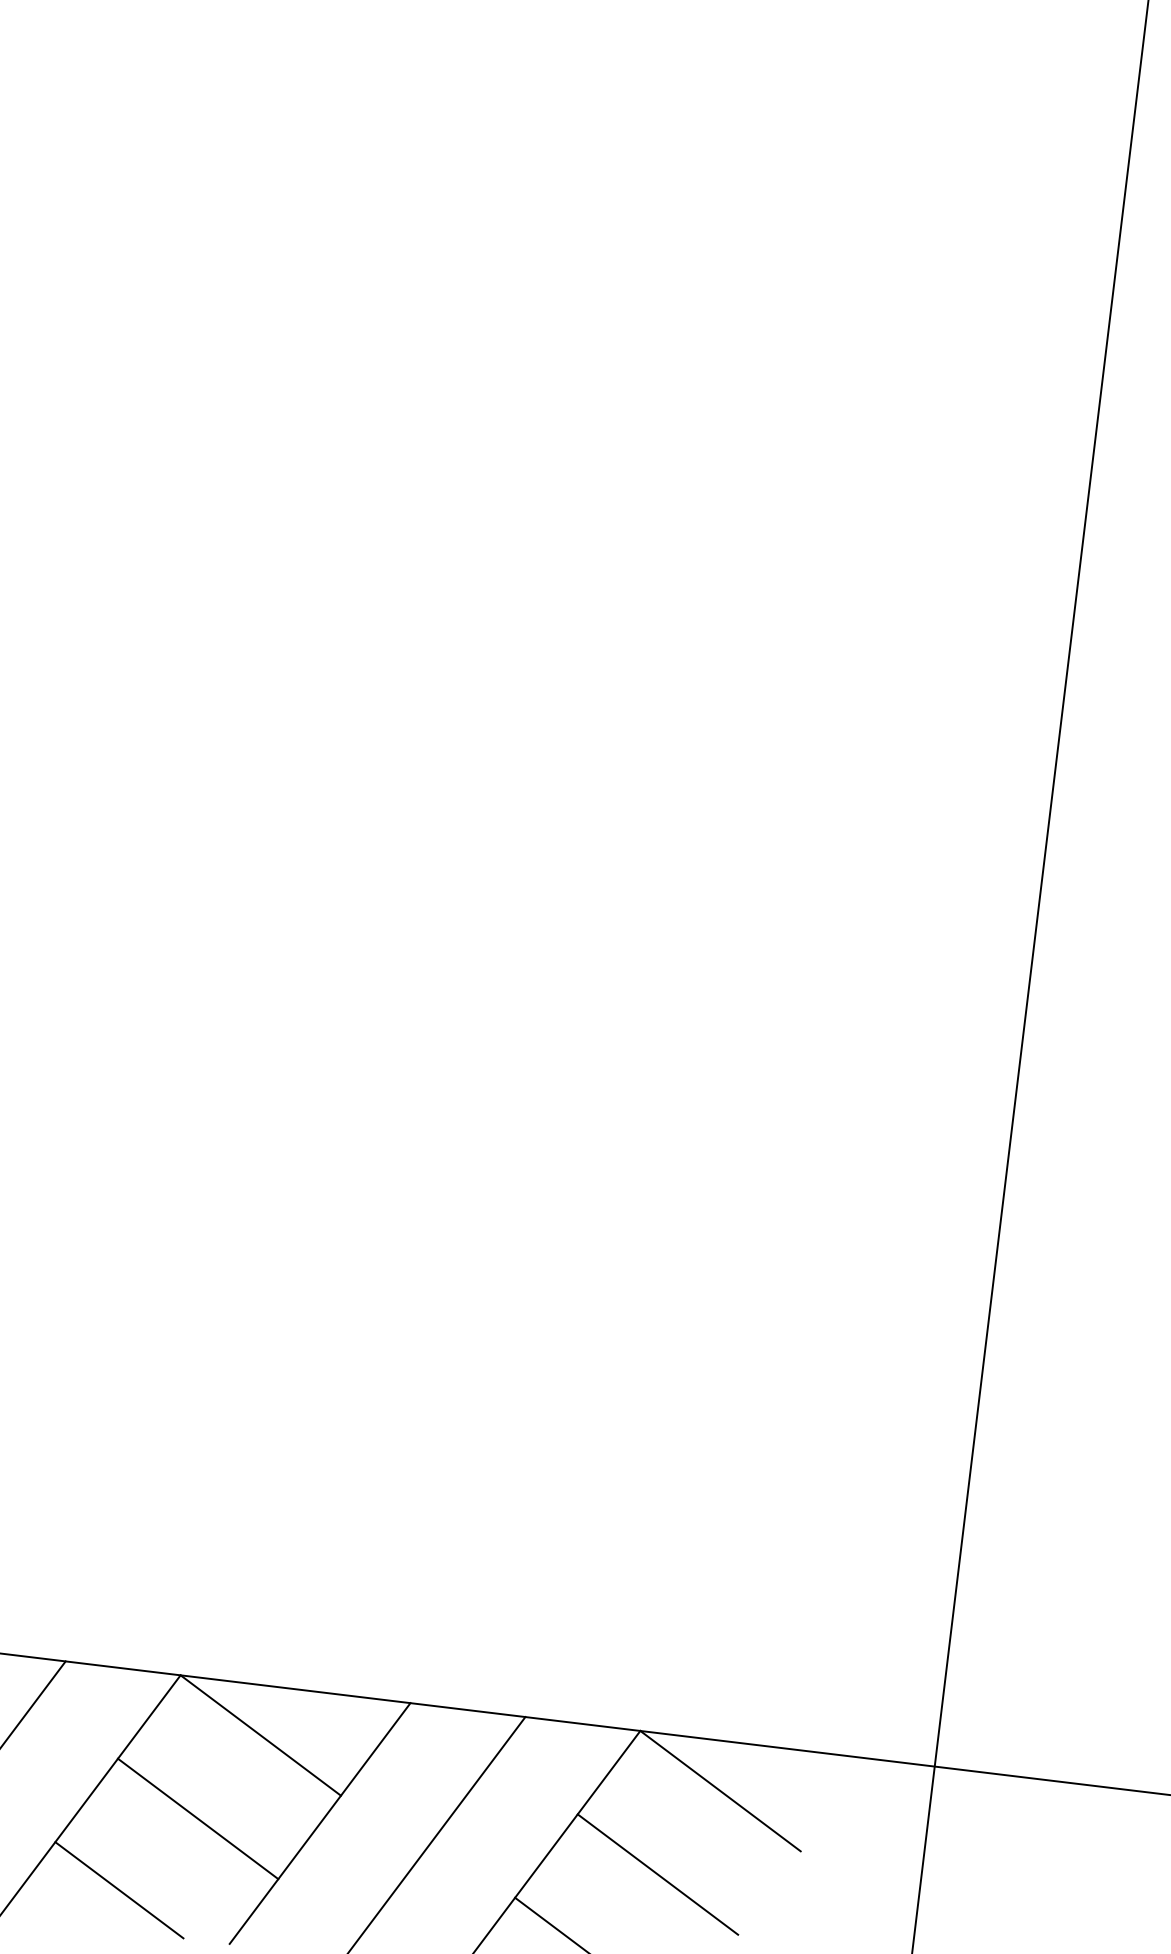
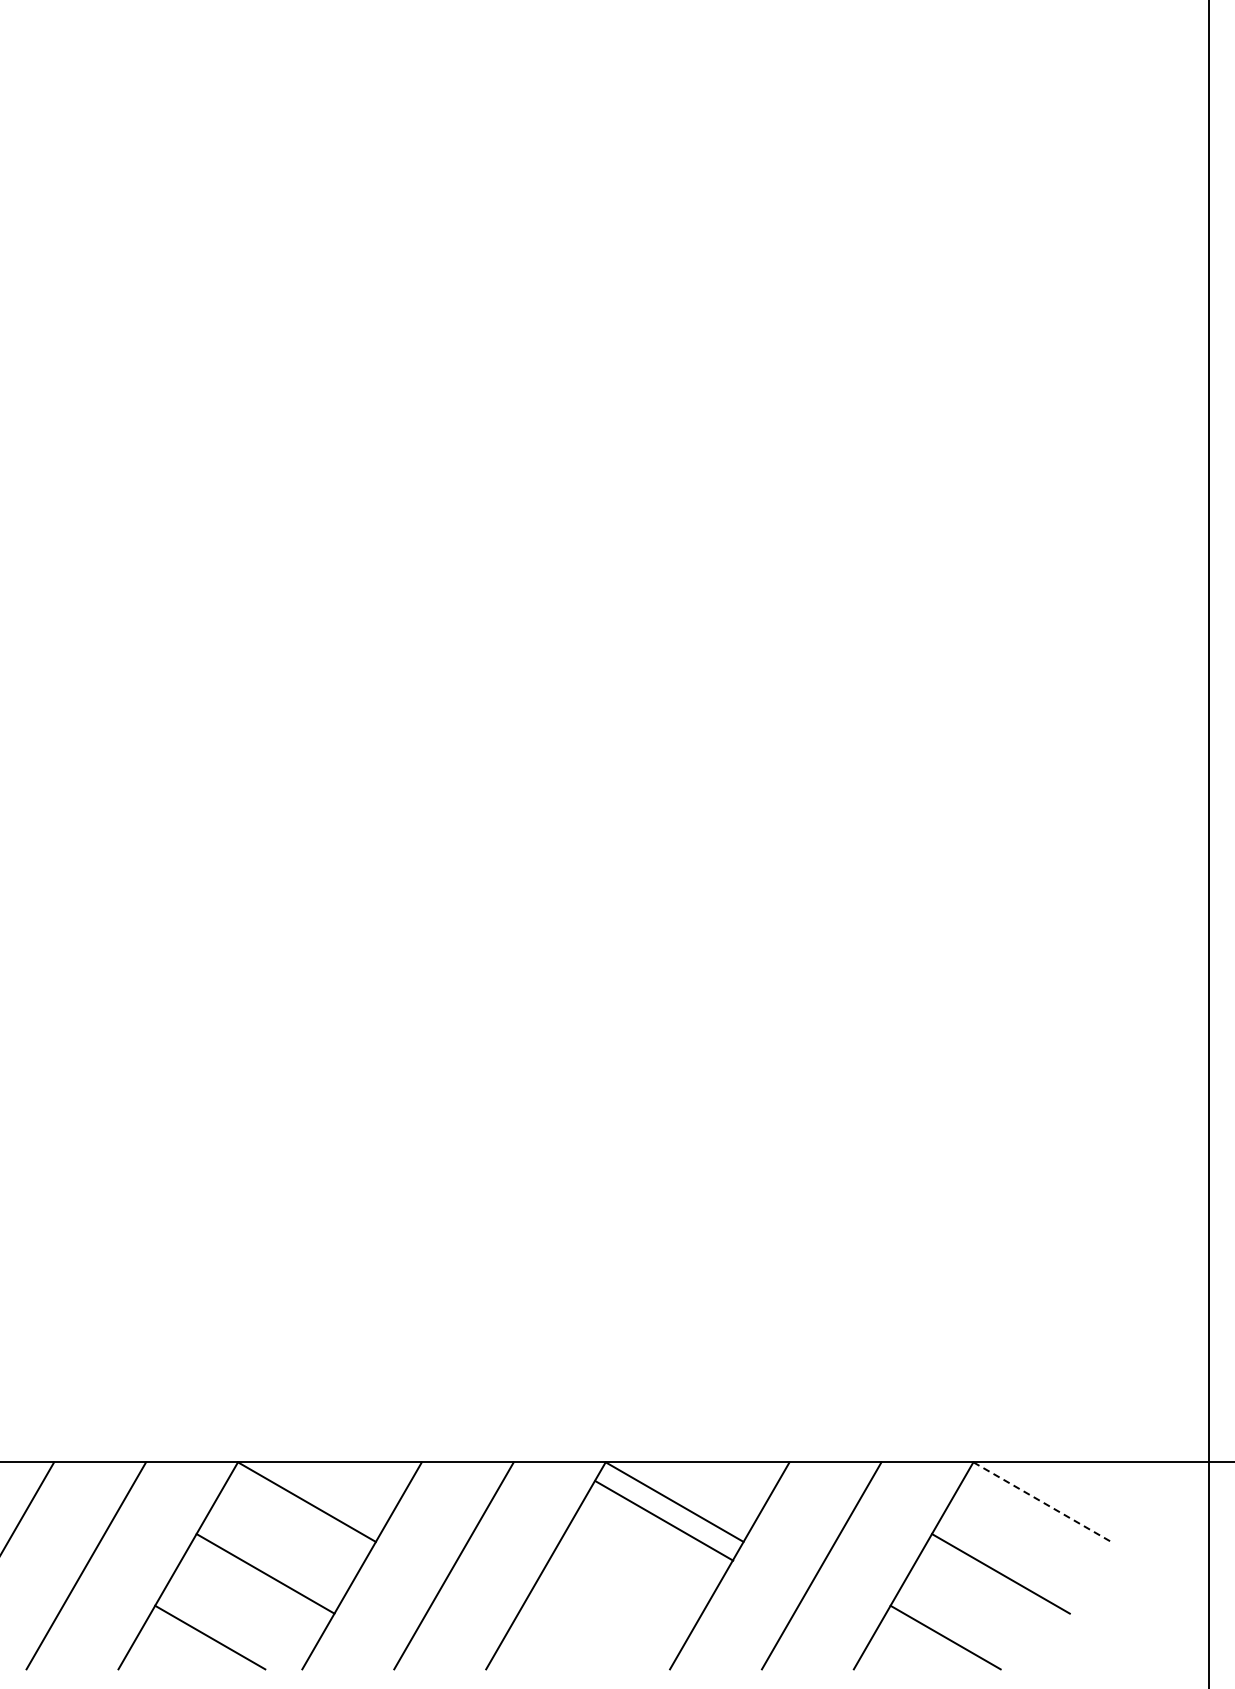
line: (720, 1791) -> (1042, 1502), solid -> dashed
line: (198, 1818) -> (664, 1520), moved
line: (118, 1890) -> (577, 1637), removed

